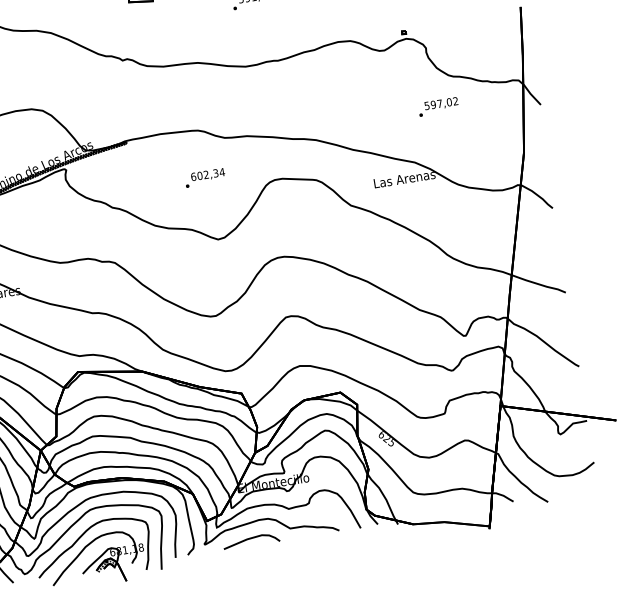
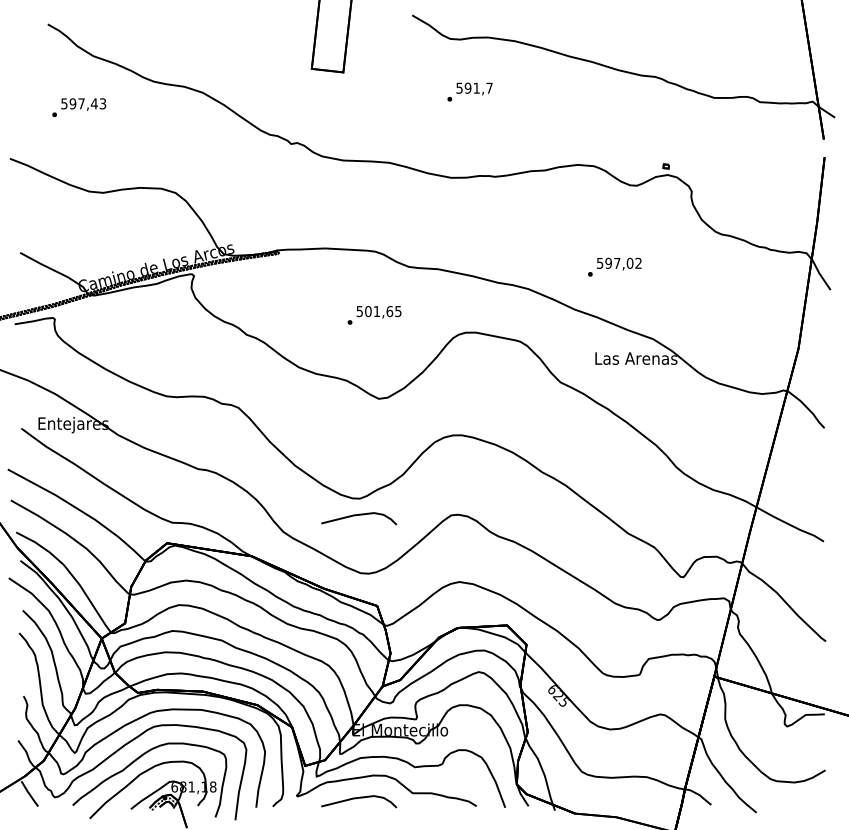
text: (438, 106) -> (614, 266), moved
text: (207, 174) -> (378, 311), 602,34 -> 501,65
curve: (217, 328) -> (359, 515), added

